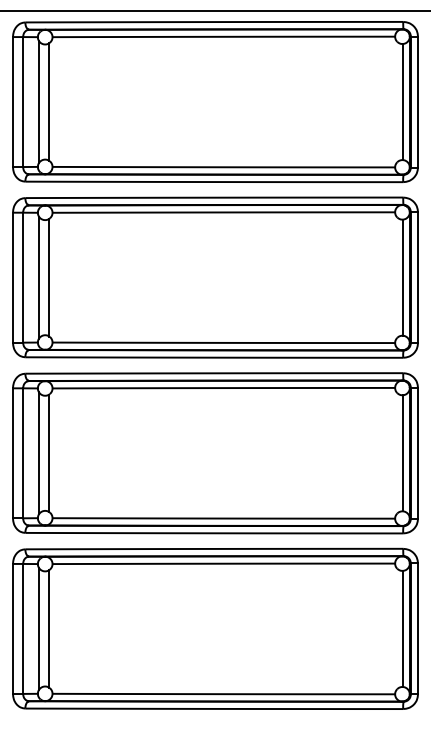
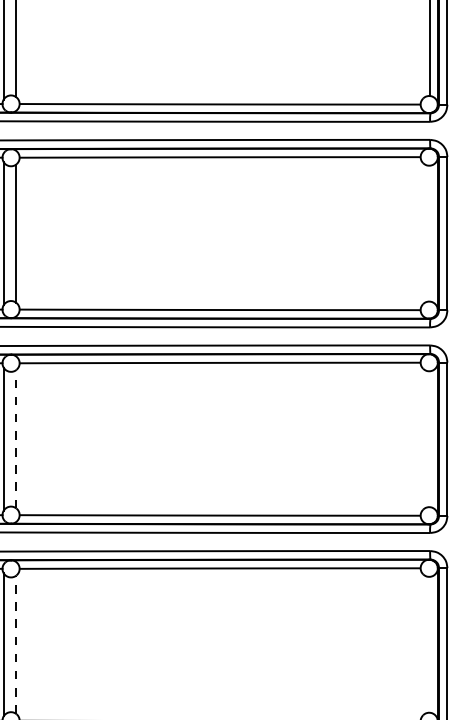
line: (402, 277) -> (429, 233), removed
line: (49, 453) -> (16, 439), solid -> dashed
line: (402, 453) -> (429, 439), removed
line: (402, 628) -> (429, 644), removed
line: (49, 629) -> (16, 645), solid -> dashed

